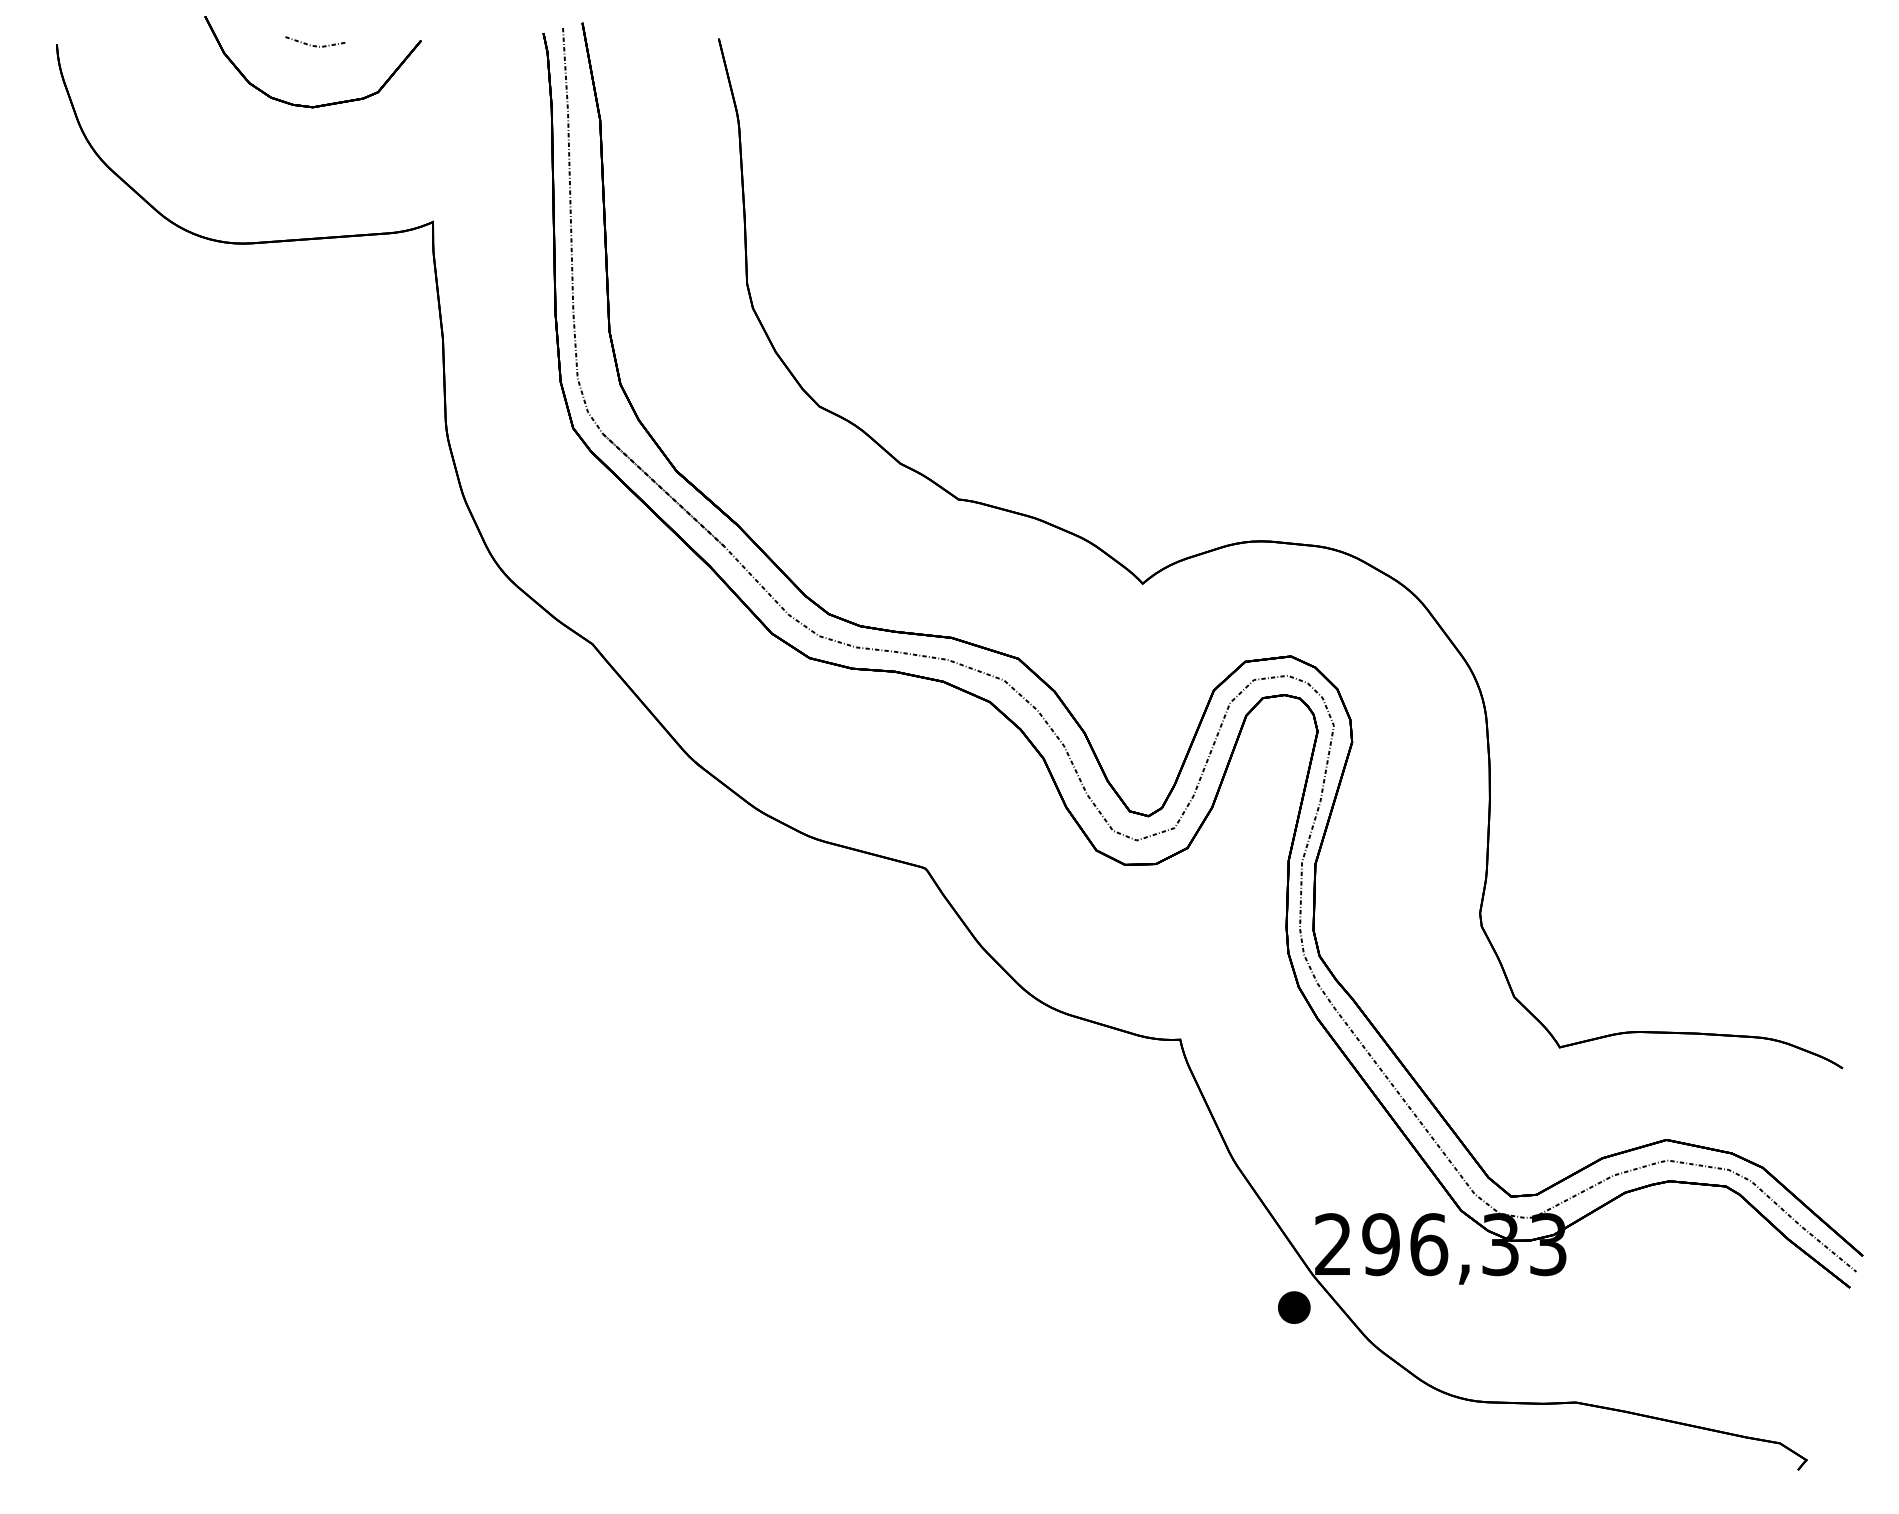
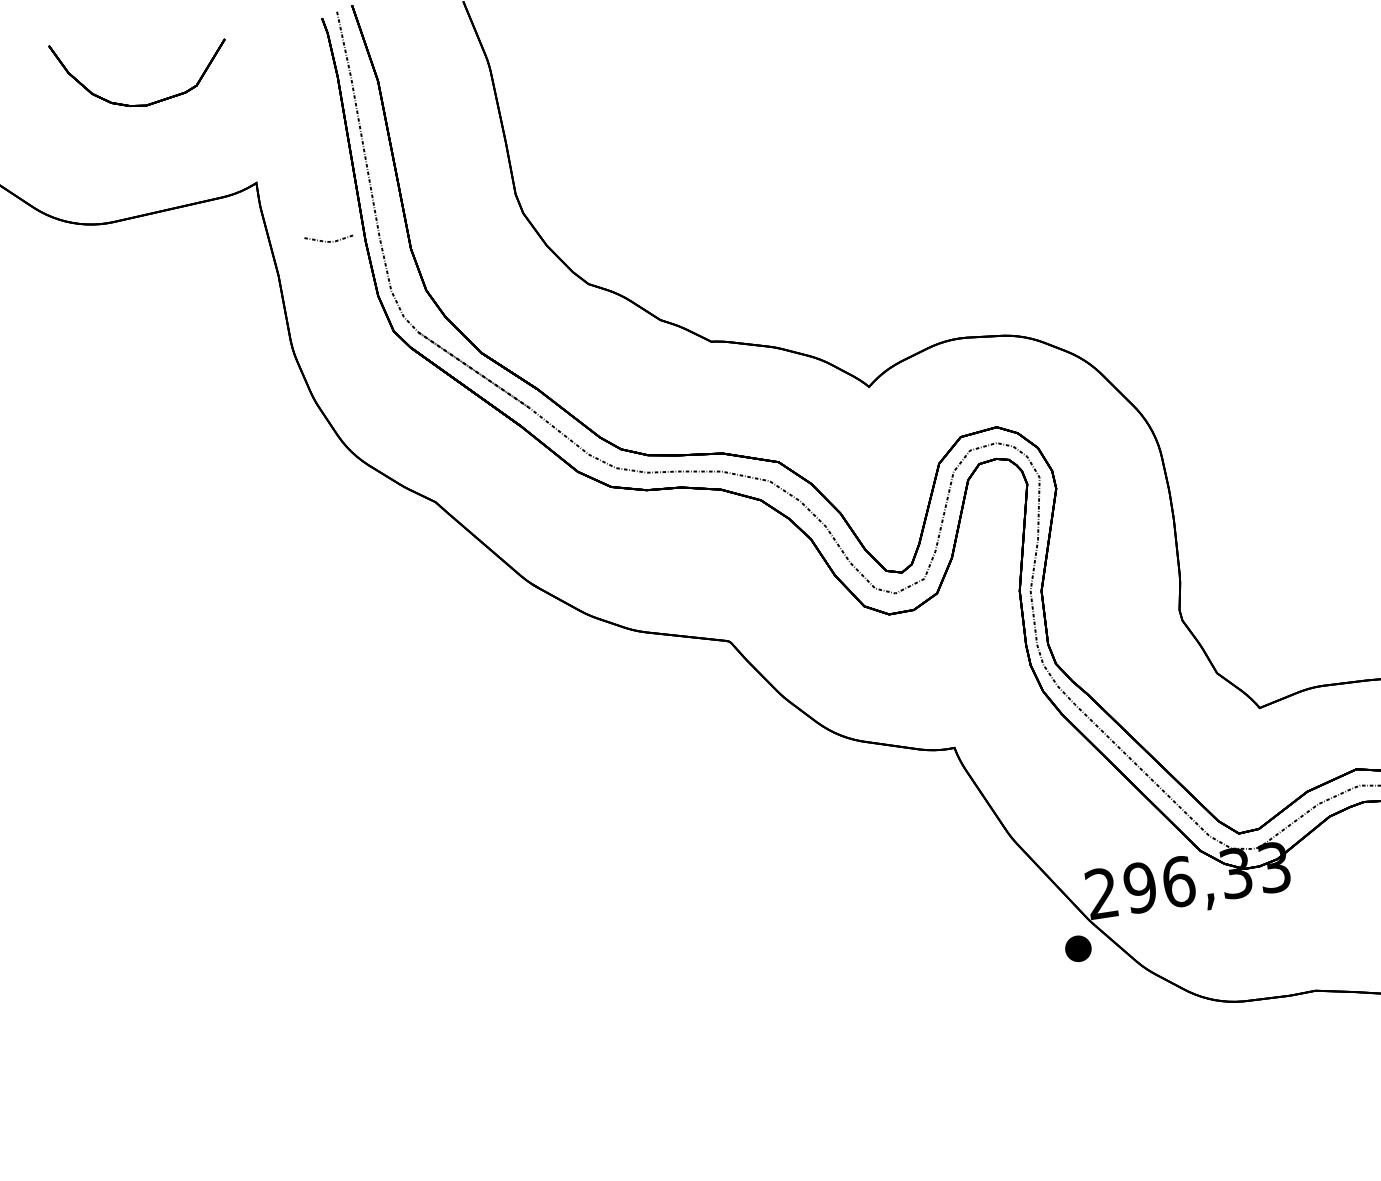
line: (315, 45) -> (329, 241), moved

